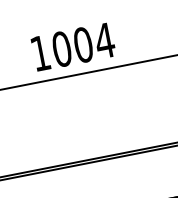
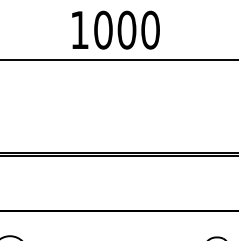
text: (104, 40) -> (150, 29), 1004 -> 1000

